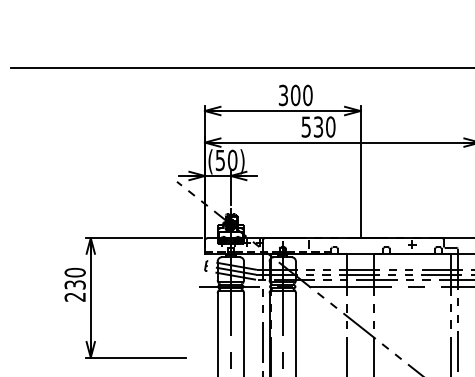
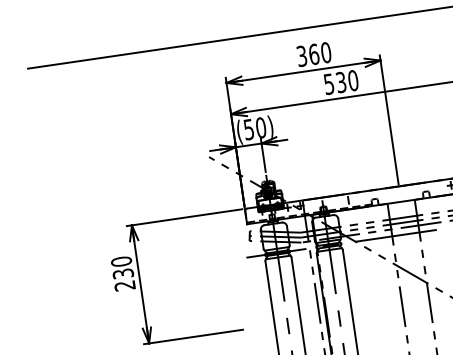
text: (295, 94) -> (313, 53), 300 -> 360

